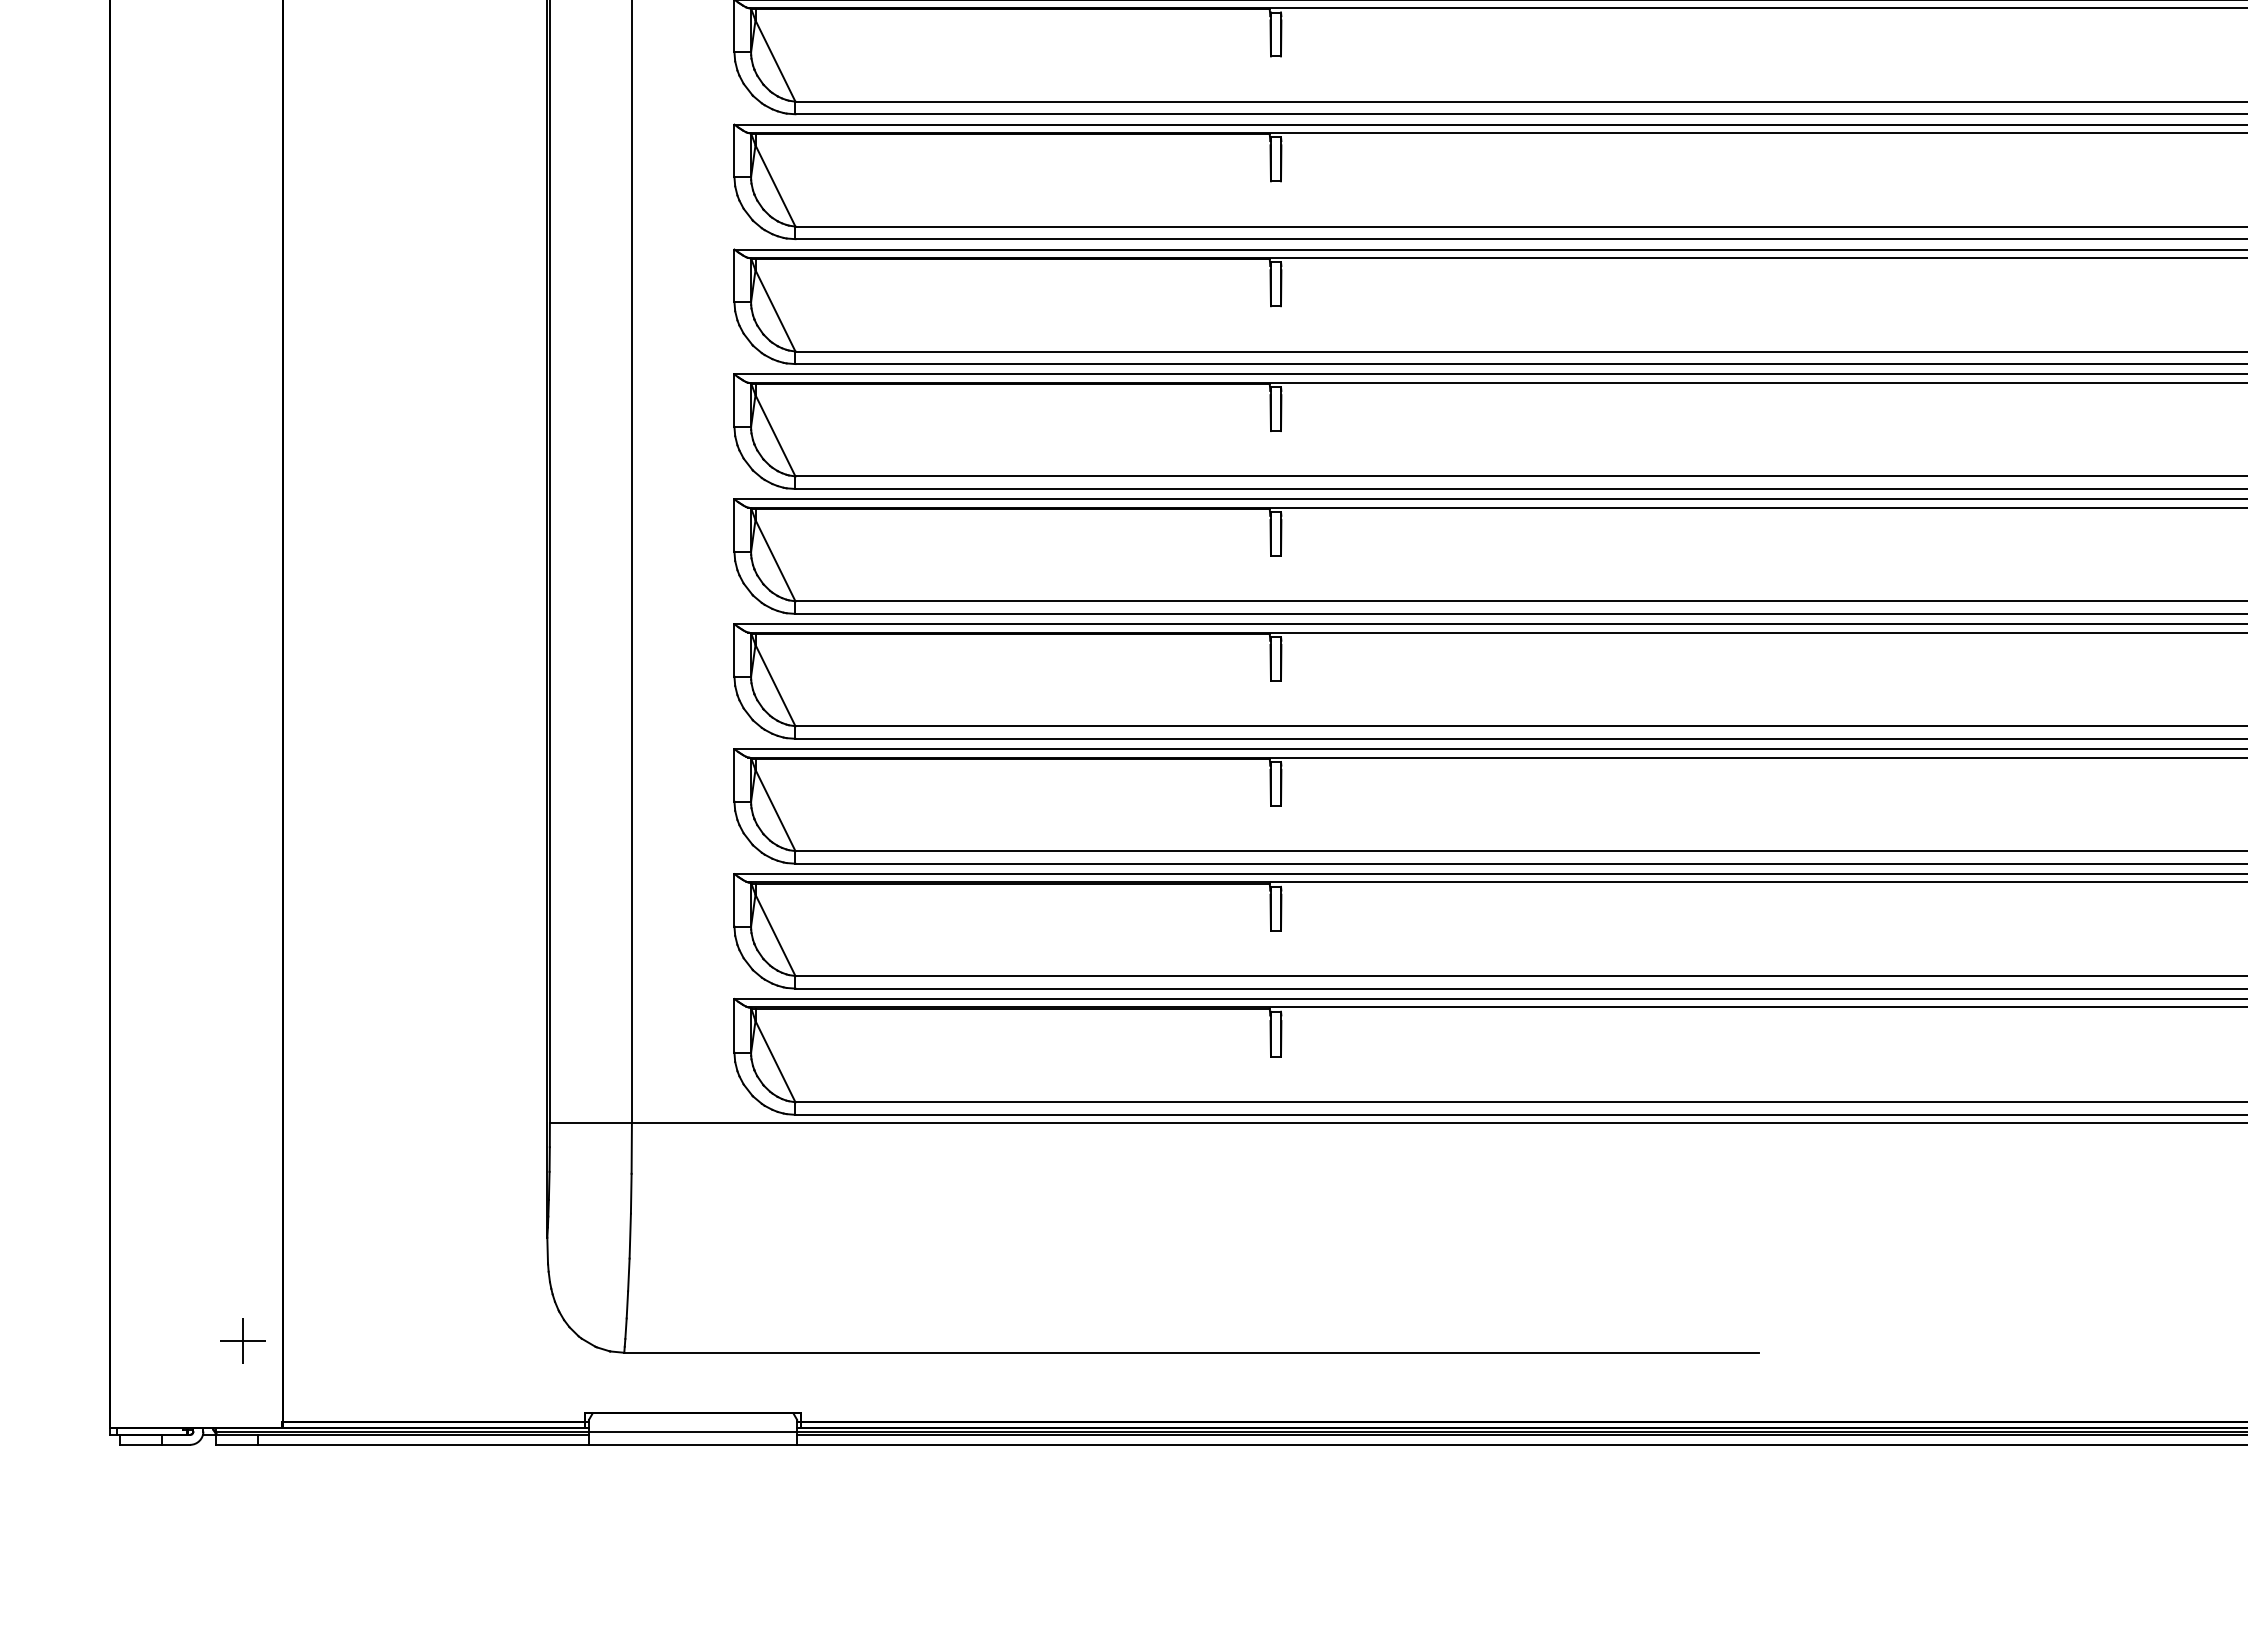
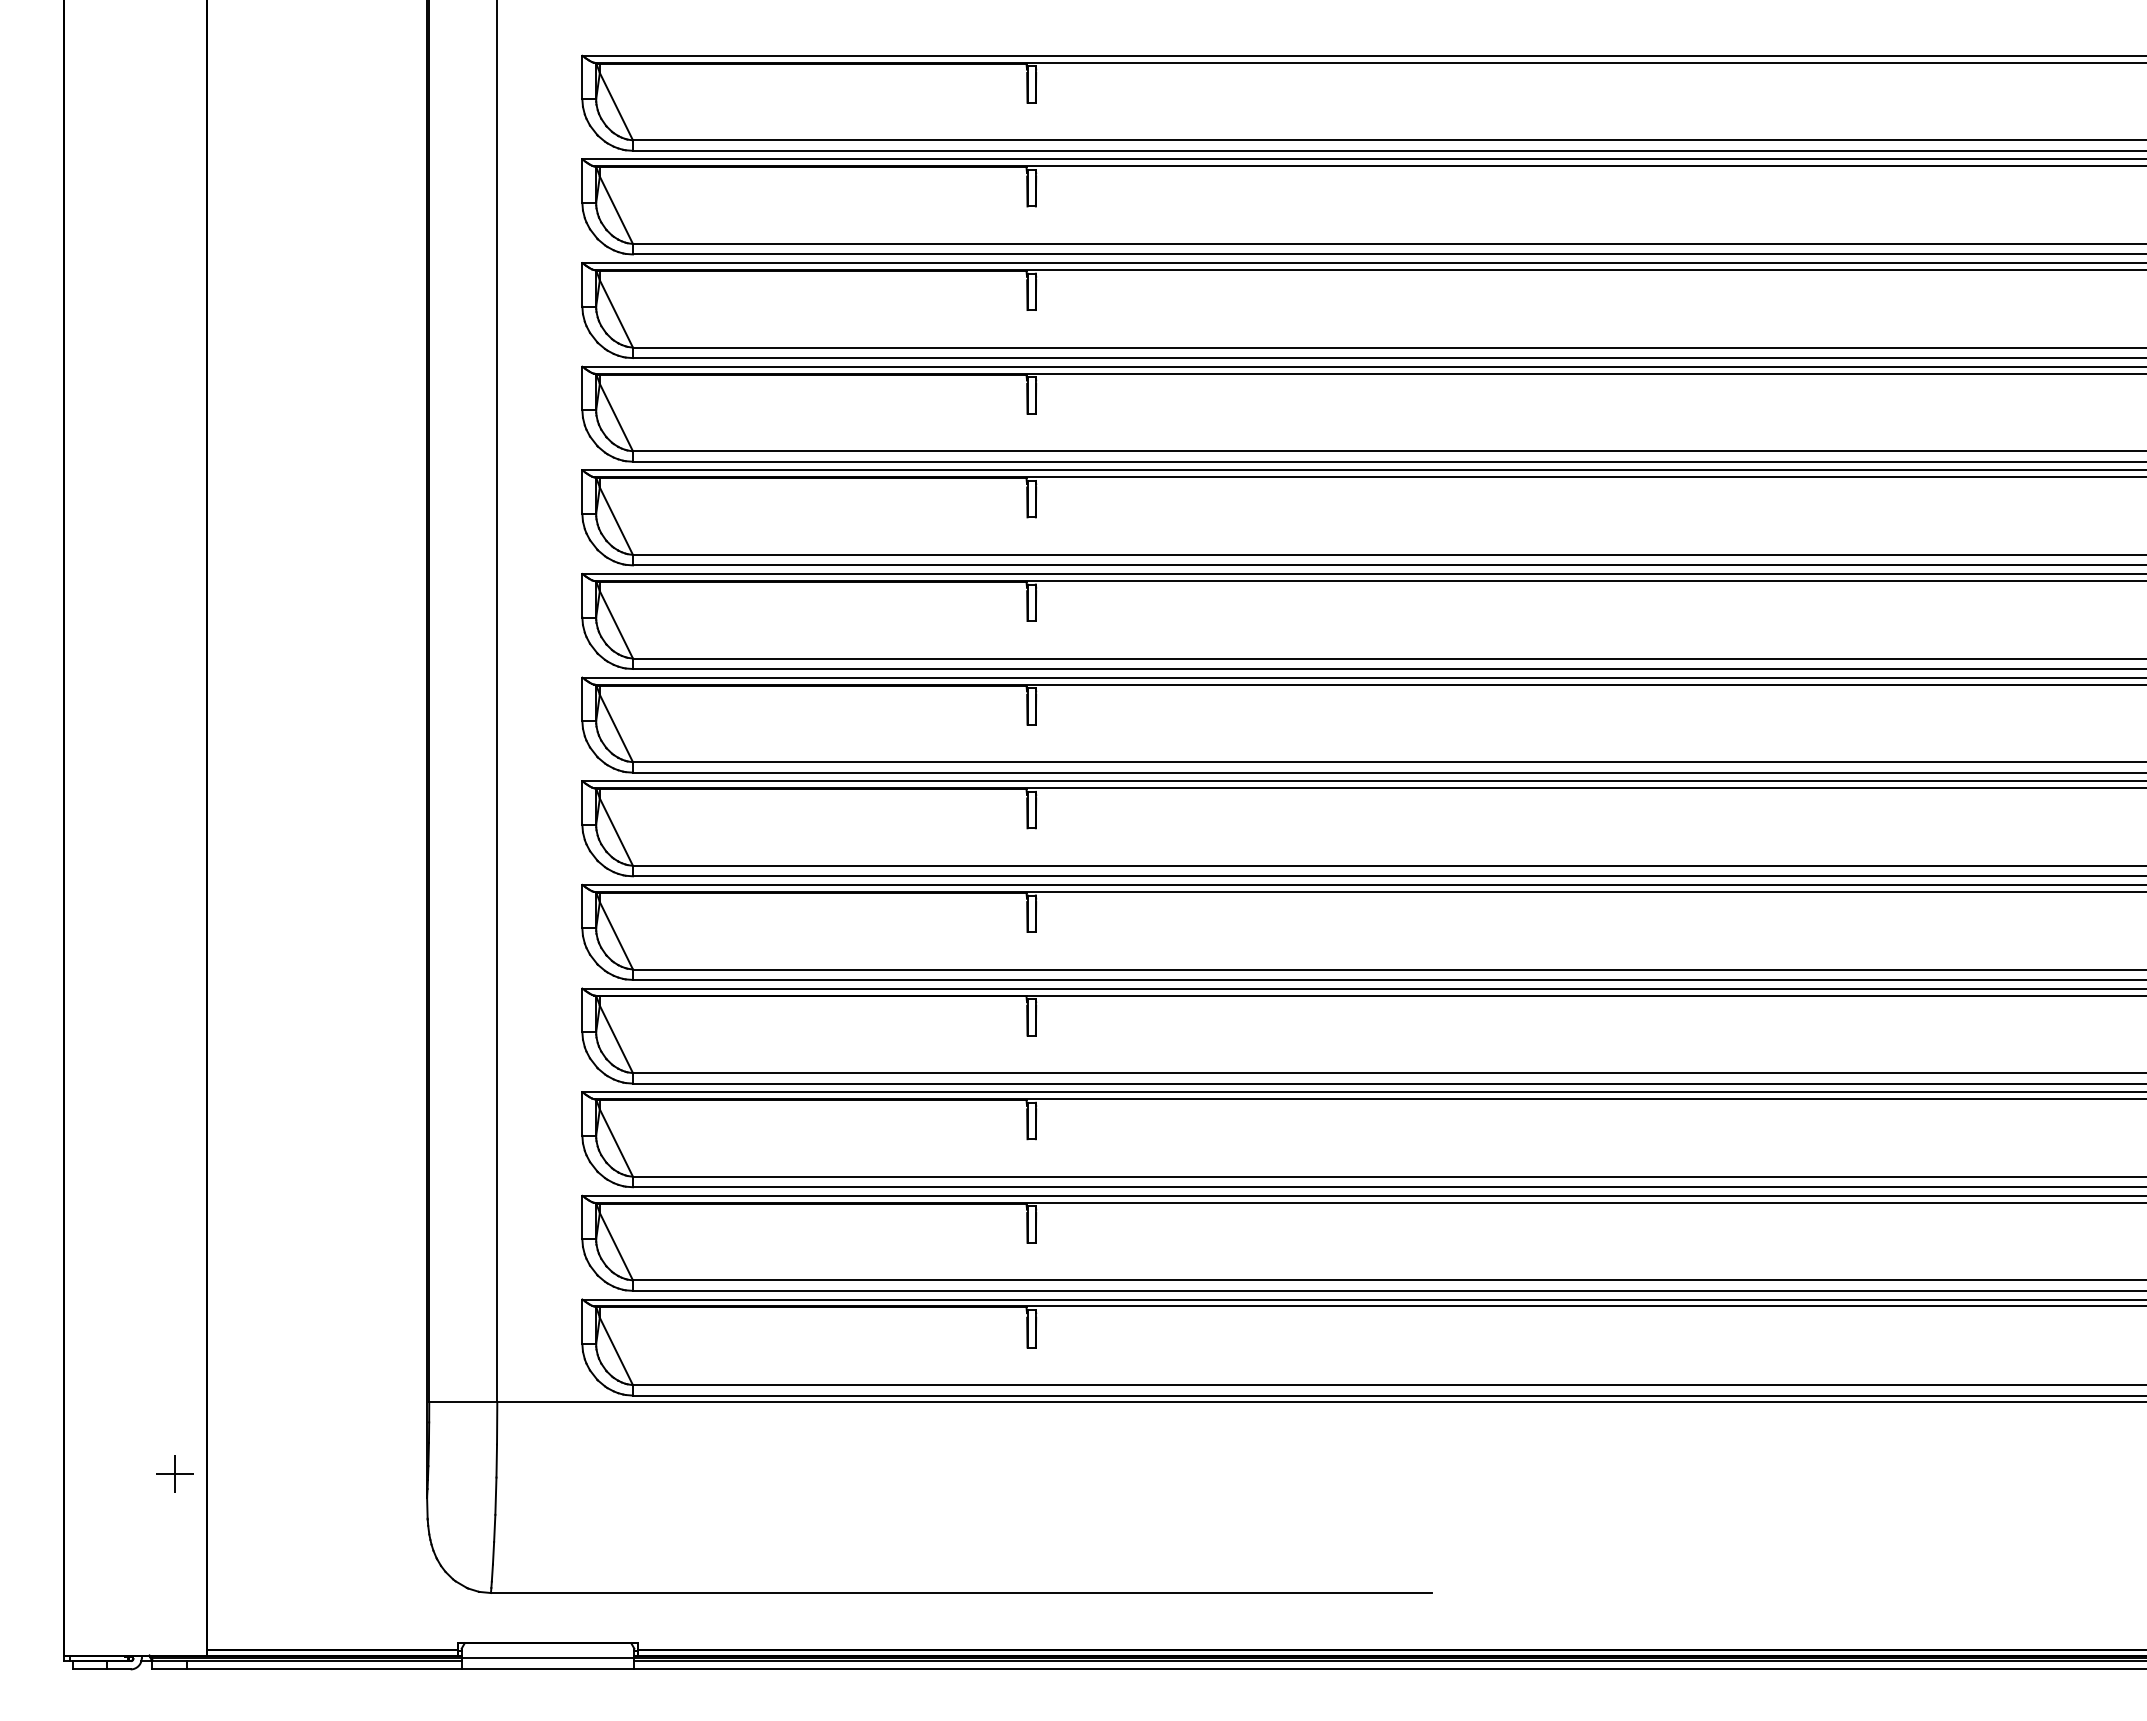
part: (242, 1340) -> (174, 1473), moved

